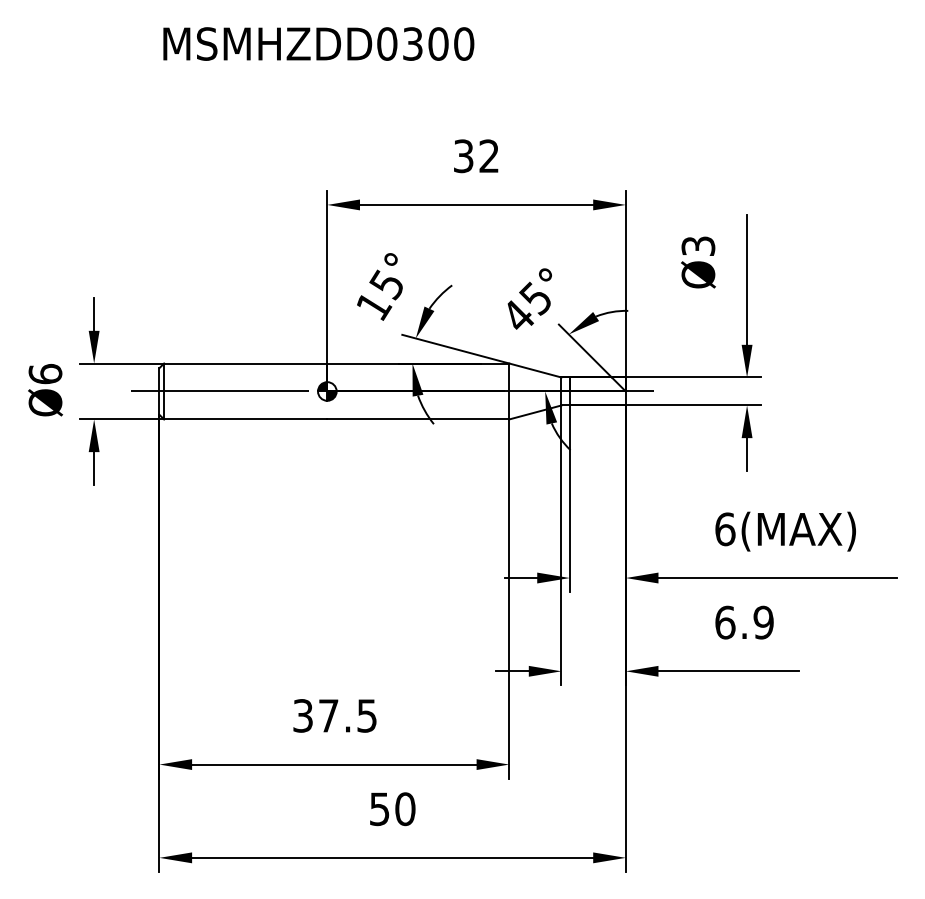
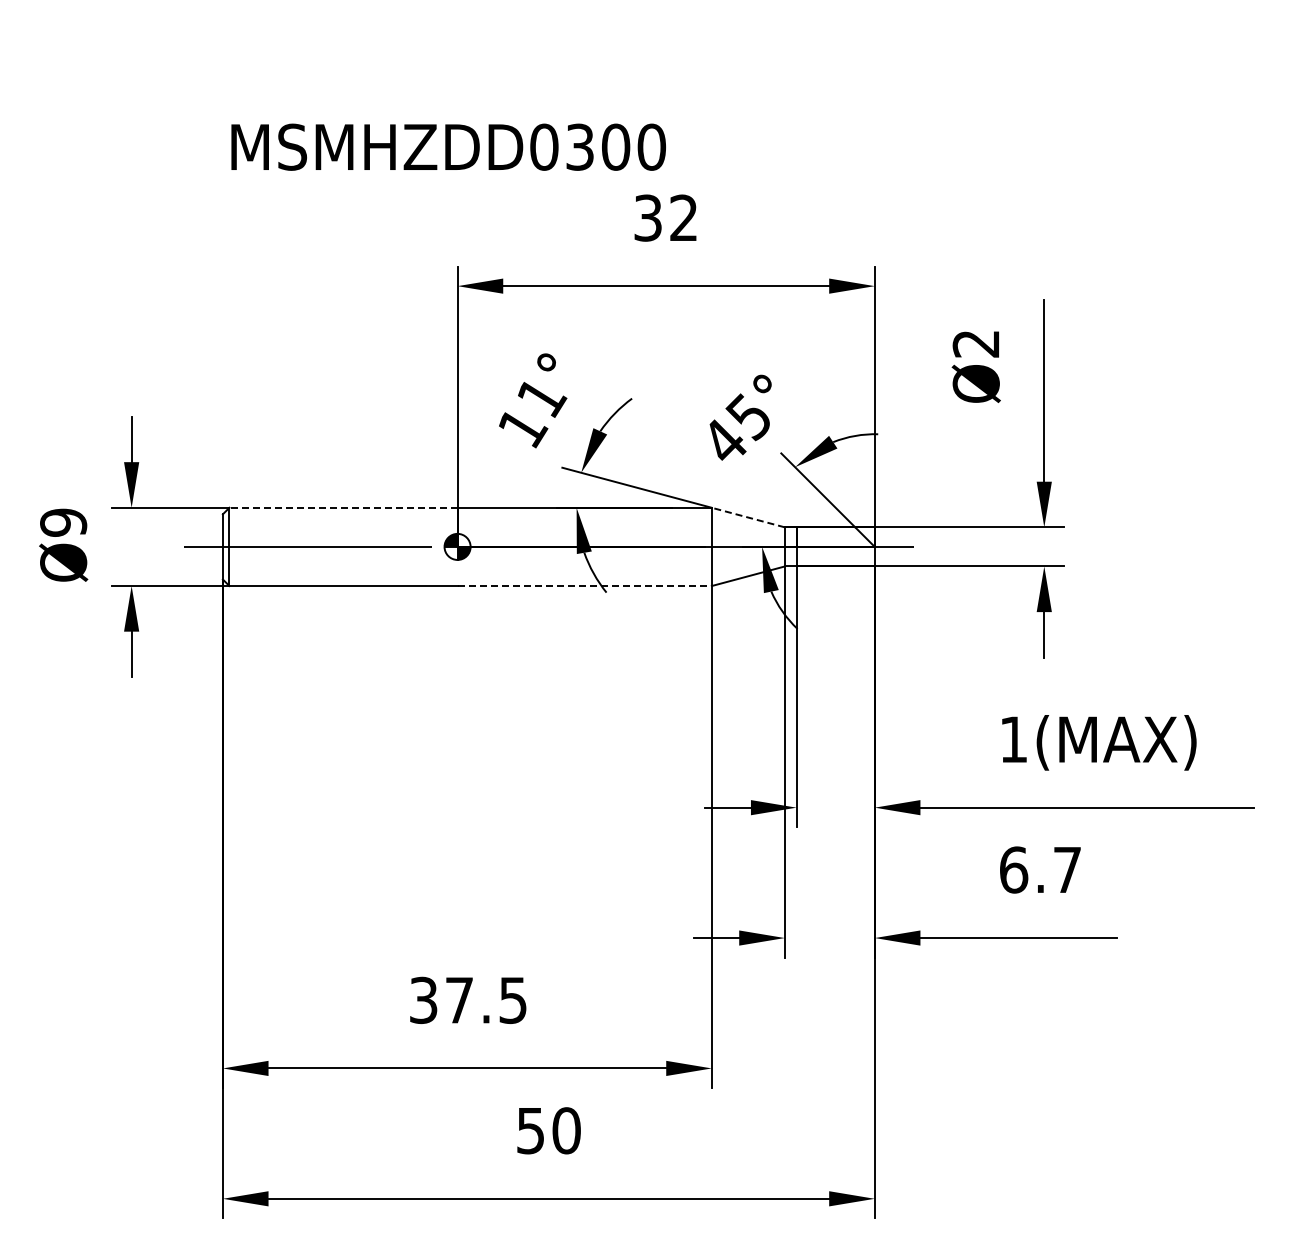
text: (318, 43) -> (448, 146), moved
text: (697, 245) -> (975, 343), Ø3 -> Ø2
text: (387, 284) -> (541, 397), 15° -> 11°
line: (245, 363) -> (343, 507), solid -> dashed
line: (535, 370) -> (748, 517), solid -> dashed
text: (45, 374) -> (63, 522), Ø6 -> Ø9
line: (418, 419) -> (585, 586), solid -> dashed
text: (725, 529) -> (1014, 739), 6(MAX) -> 1(MAX)
text: (763, 622) -> (1067, 869), 6.9 -> 6.7

